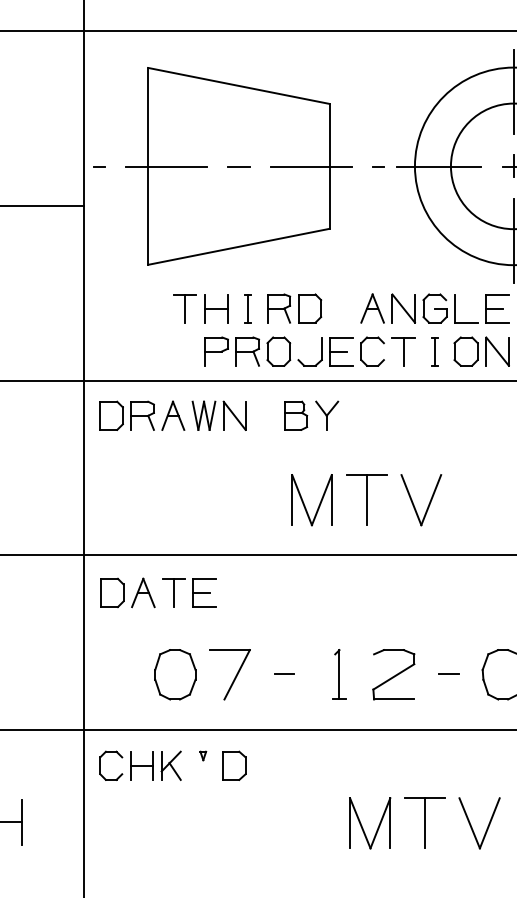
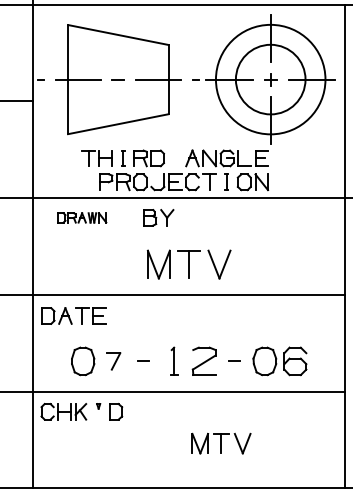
part: (174, 415) -> (82, 217), size x0.6
part: (230, 675) -> (113, 361), size x0.6
part: (424, 822) -> (221, 443), size x0.7

